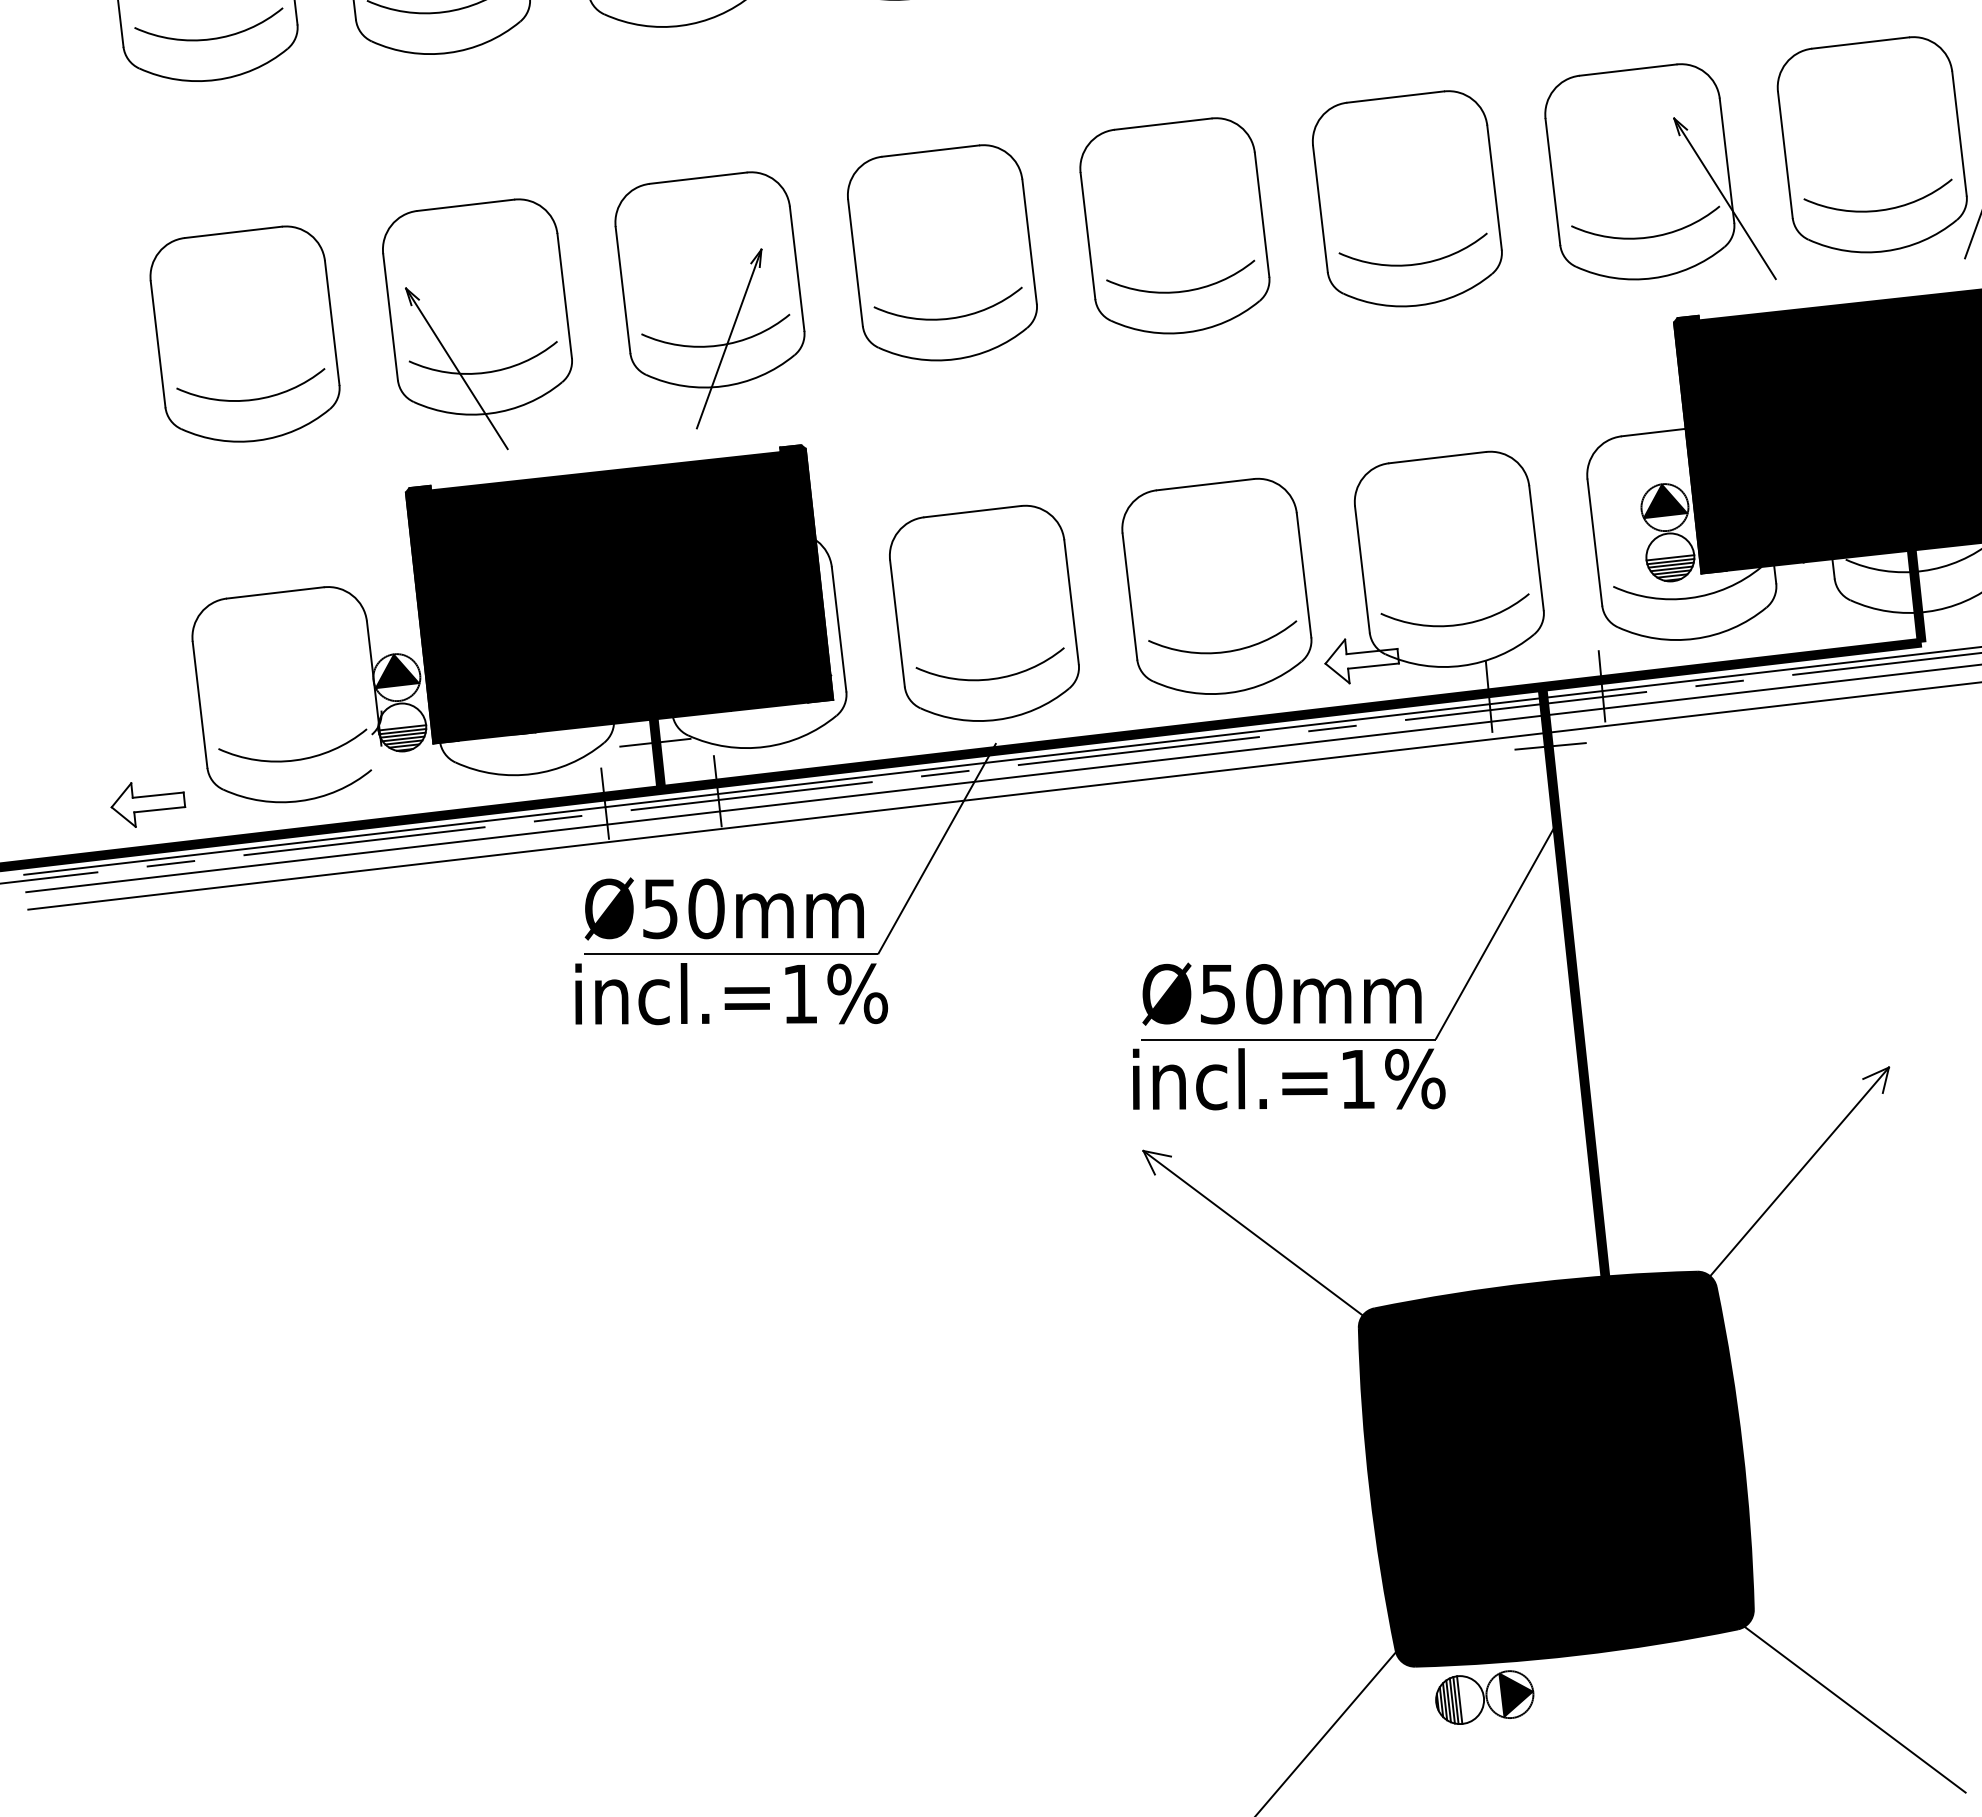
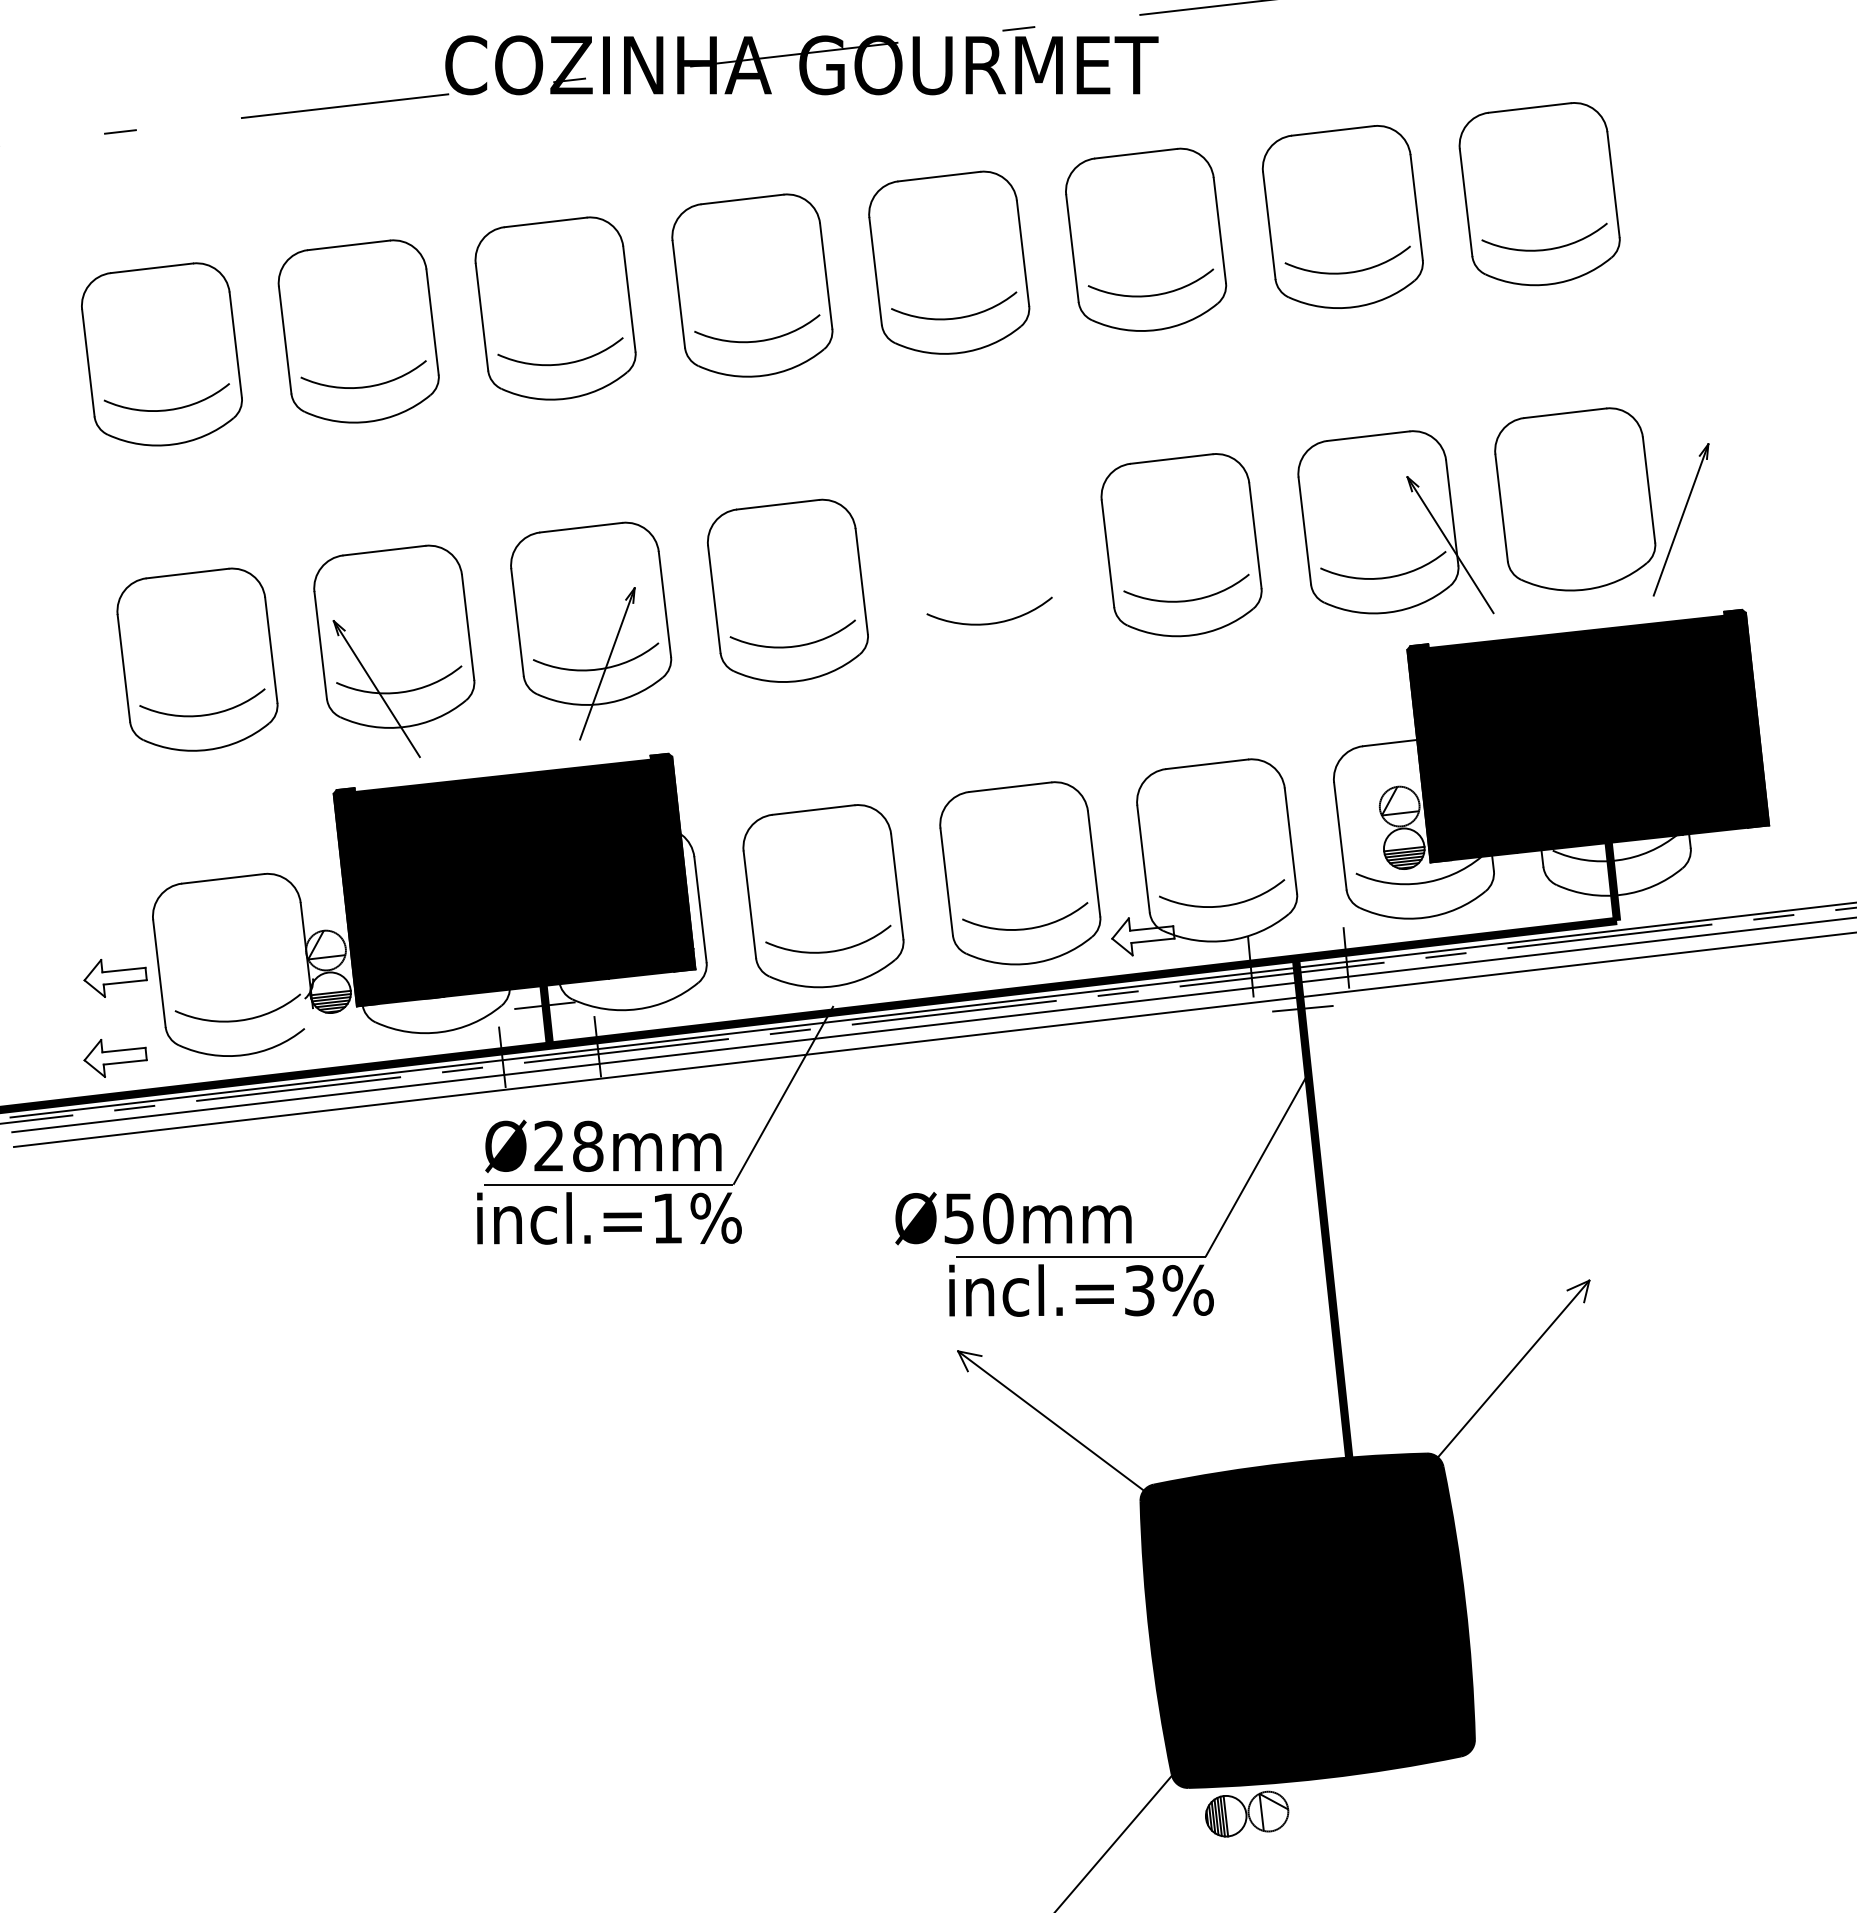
curve: (1882, 208) -> (1583, 553), removed
part: (1174, 225) -> (984, 567), removed
fill: (1665, 500) -> (1400, 800), removed
fill: (397, 670) -> (326, 944), removed
part: (148, 710) -> (115, 978), added
text: (683, 907) -> (568, 1145), Ø50mm -> Ø28mm
text: (1282, 994) -> (1013, 1218), moved
text: (1357, 1079) -> (1139, 1290), incl.=1%%% -> incl.=3%%%
fill: (1515, 1695) -> (1273, 1812), removed
line: (1851, 1706) -> (1557, 1821), removed

